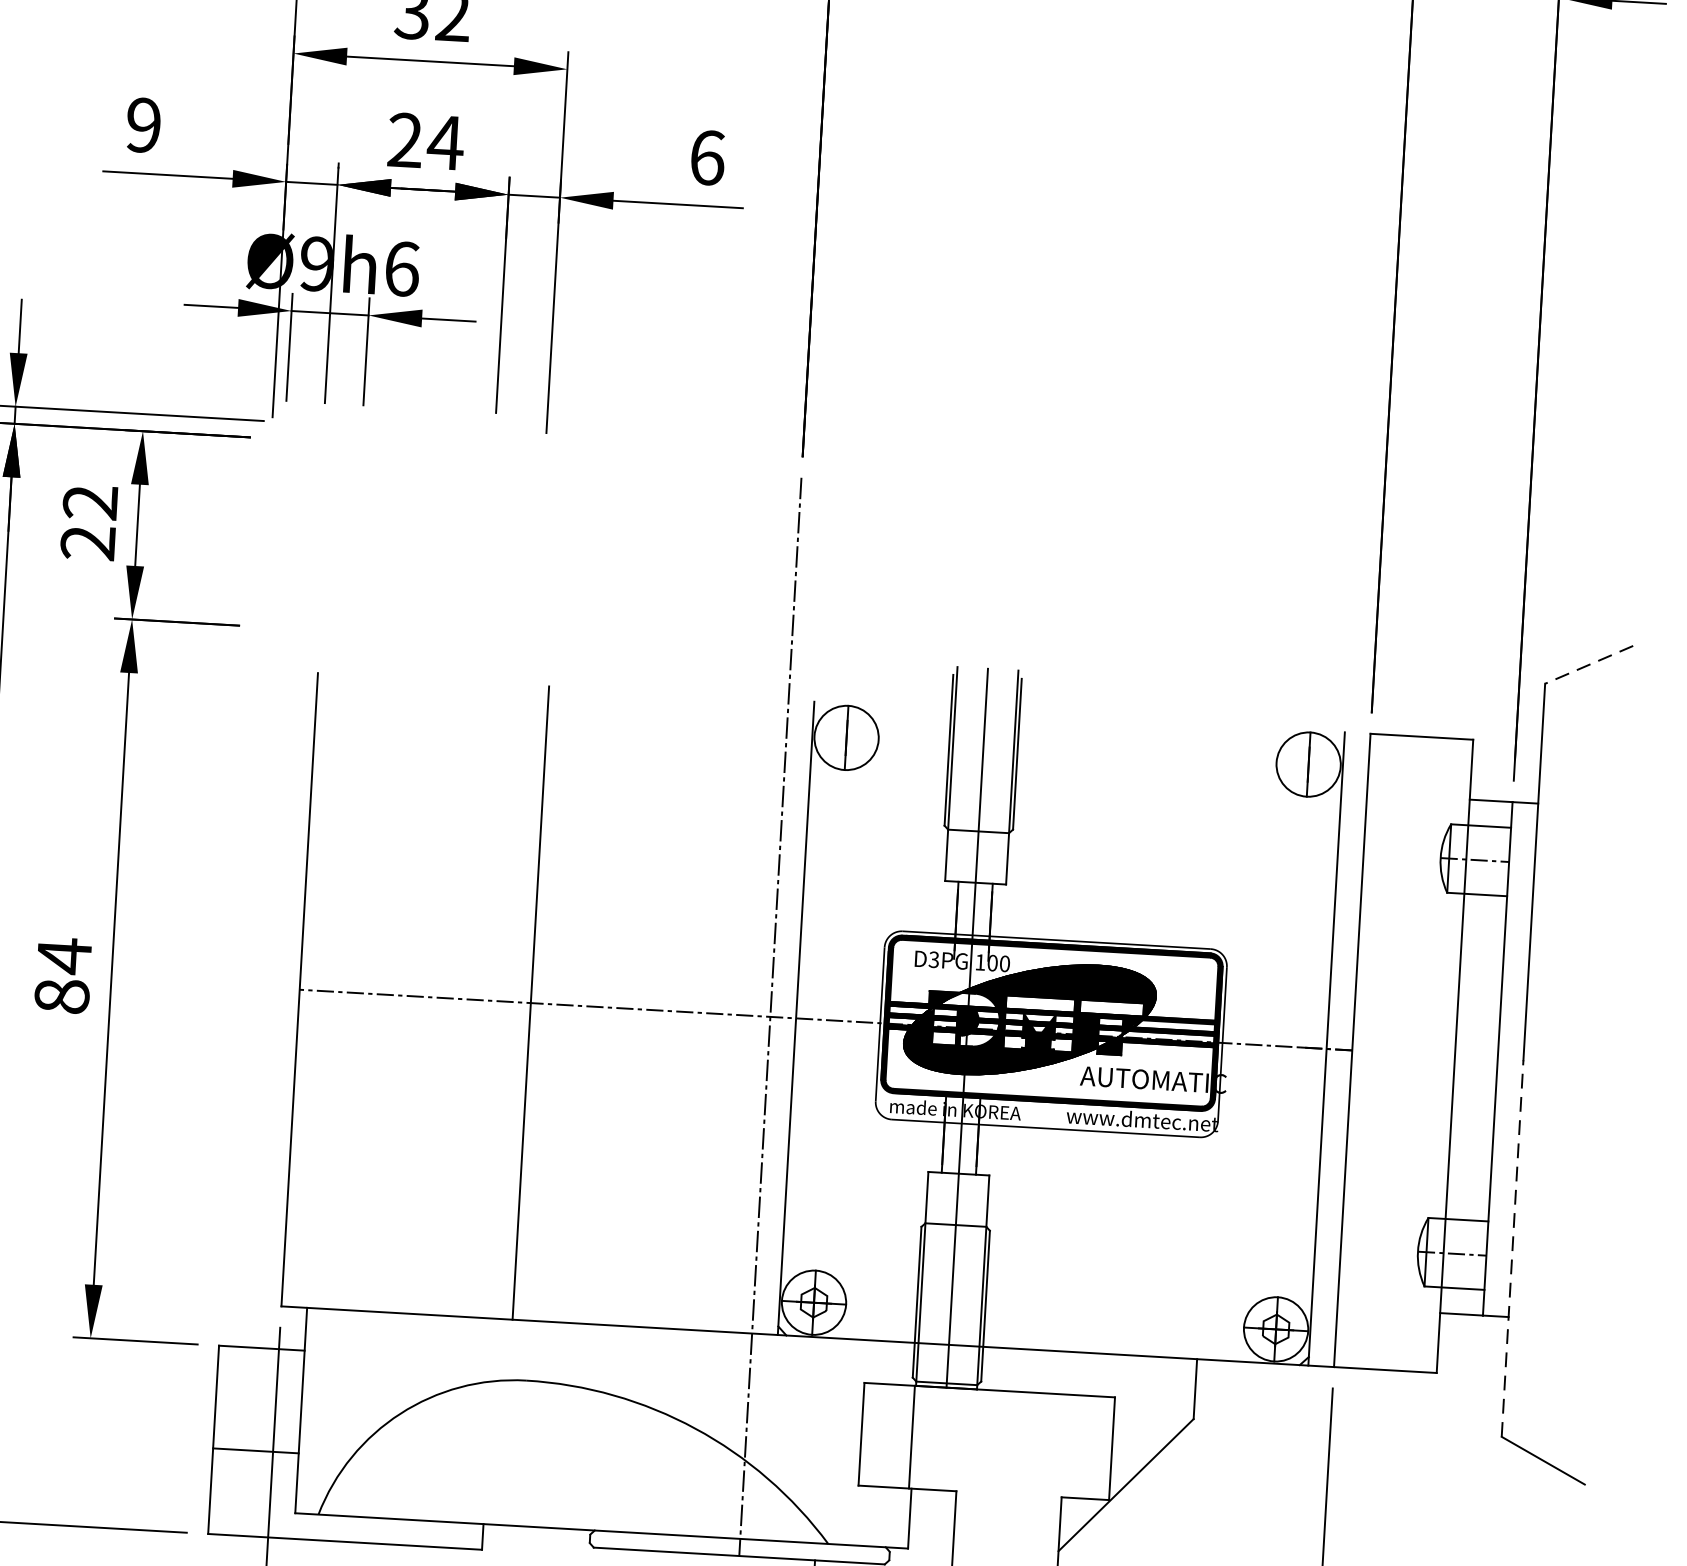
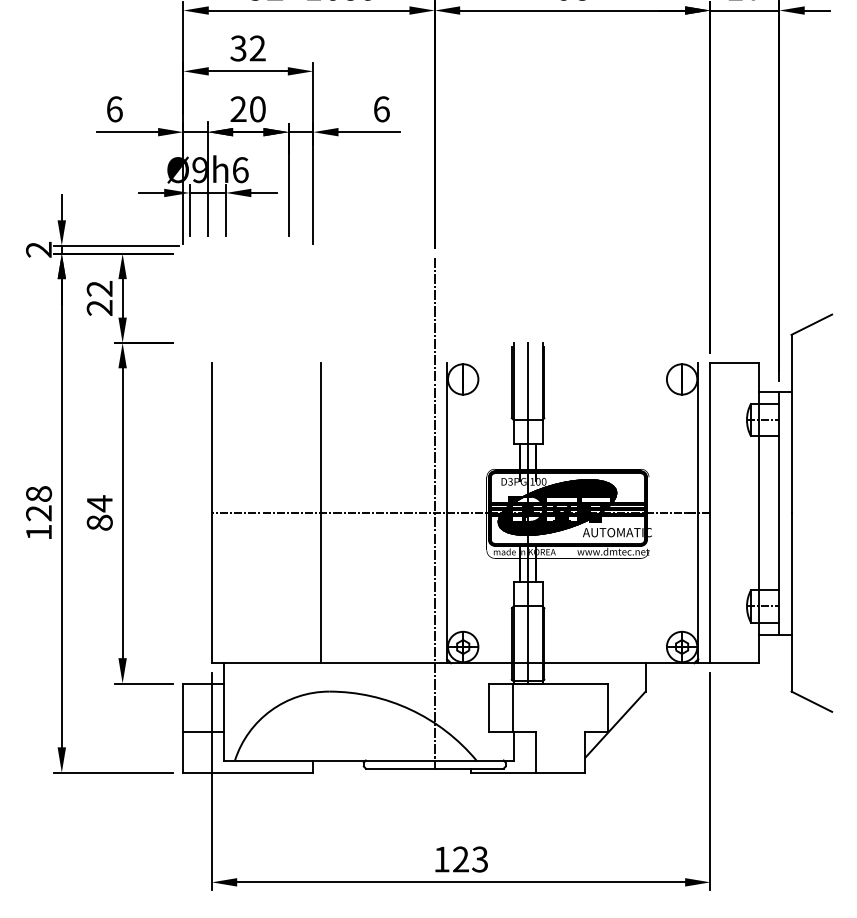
text: (143, 125) -> (114, 109), 9 -> 6
text: (445, 143) -> (257, 109), 24 -> 20
line: (1588, 664) -> (811, 324), dashed -> solid
line: (1512, 1246) -> (791, 601), dashed -> solid

